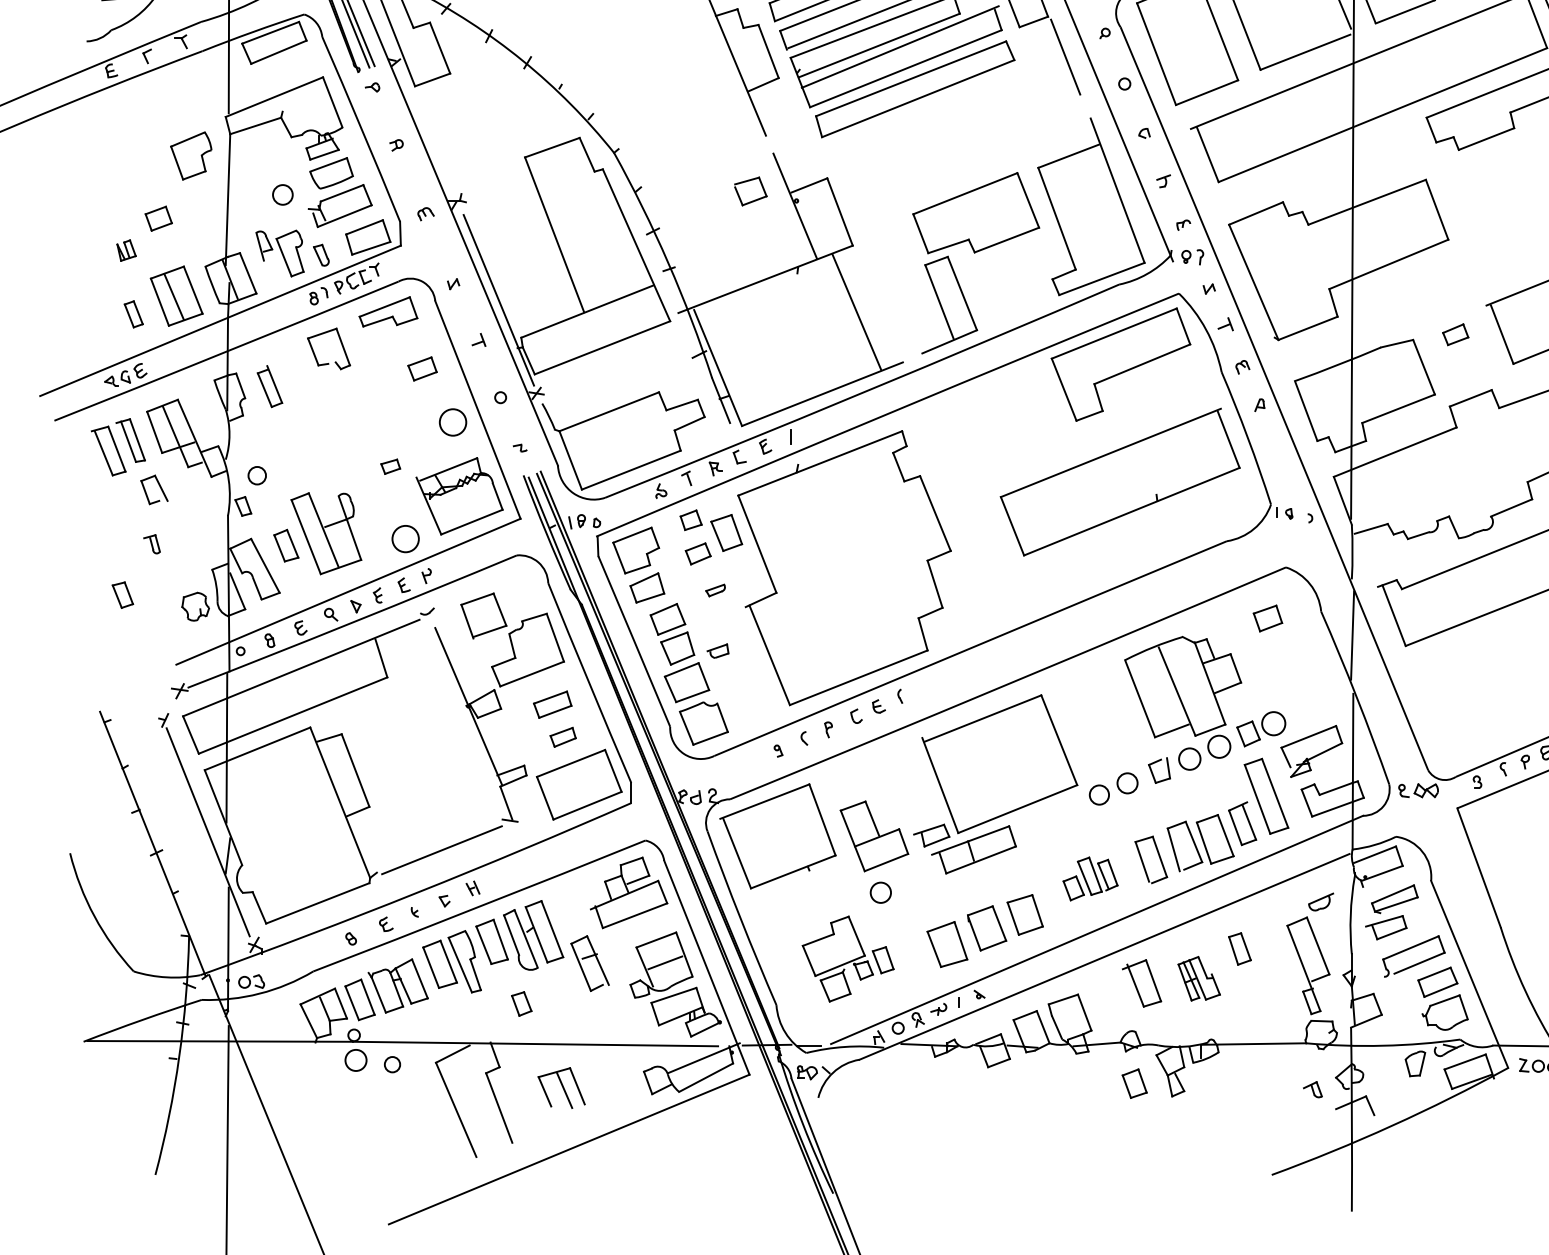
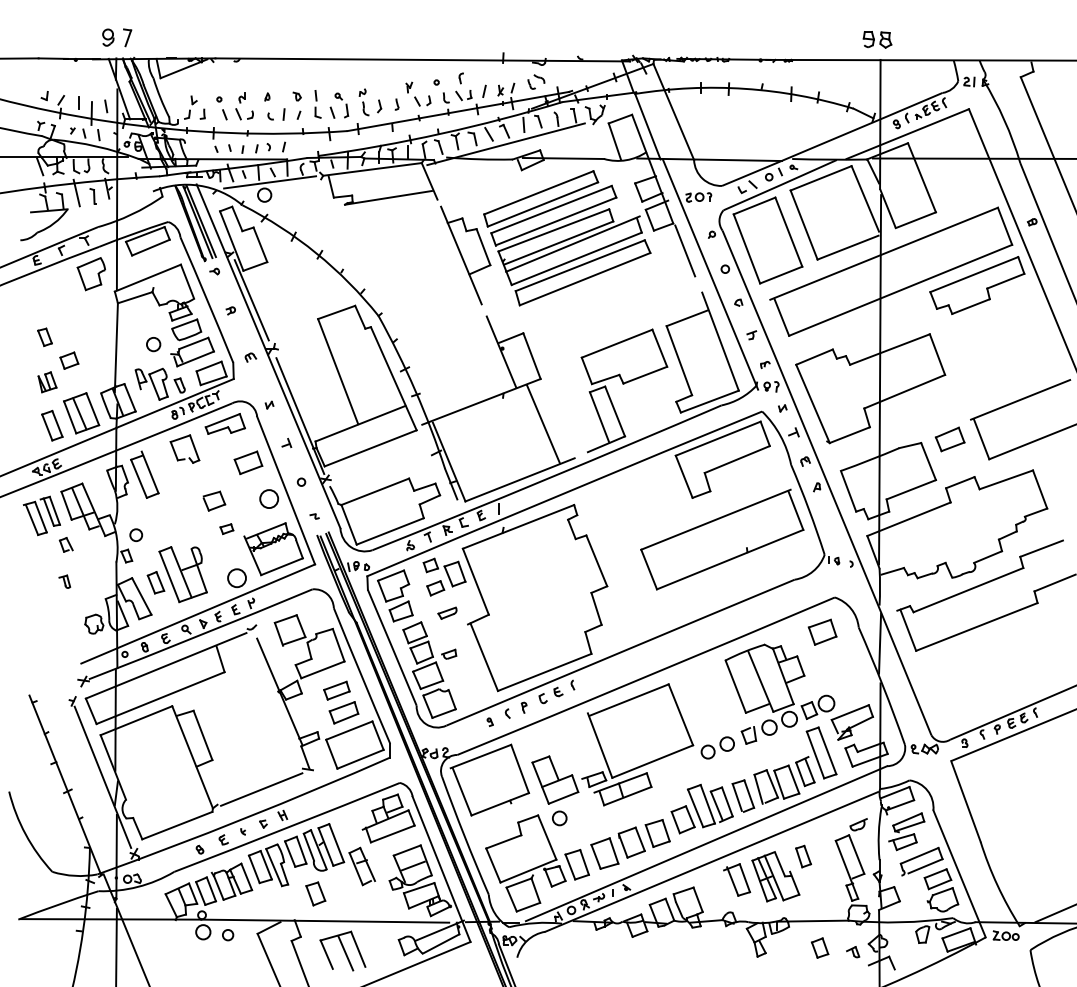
line: (426, 130) -> (251, 300), added
part: (189, 156) -> (90, 274), moved
part: (750, 190) -> (214, 500), moved
part: (126, 250) -> (47, 382), size x1.43
part: (133, 314) -> (52, 425), size x1.67
part: (1454, 334) -> (949, 439), size x1.67
part: (422, 368) -> (248, 462), size x1.43
part: (269, 386) -> (144, 474), size x1.67
part: (153, 489) -> (65, 544), size x0.71
part: (715, 589) -> (447, 612), size x1.43
part: (122, 593) -> (44, 336), moved
part: (1267, 617) -> (822, 631), size x1.43
part: (562, 736) -> (343, 712), size x1.67
part: (1089, 878) -> (701, 808), size x1.67
part: (848, 959) -> (537, 863), size x1.67
part: (1198, 978) -> (775, 876), size x1.67
part: (521, 1003) -> (315, 893), size x1.43
part: (1133, 1082) -> (819, 947), moved
part: (560, 1087) -> (342, 950), size x1.43

